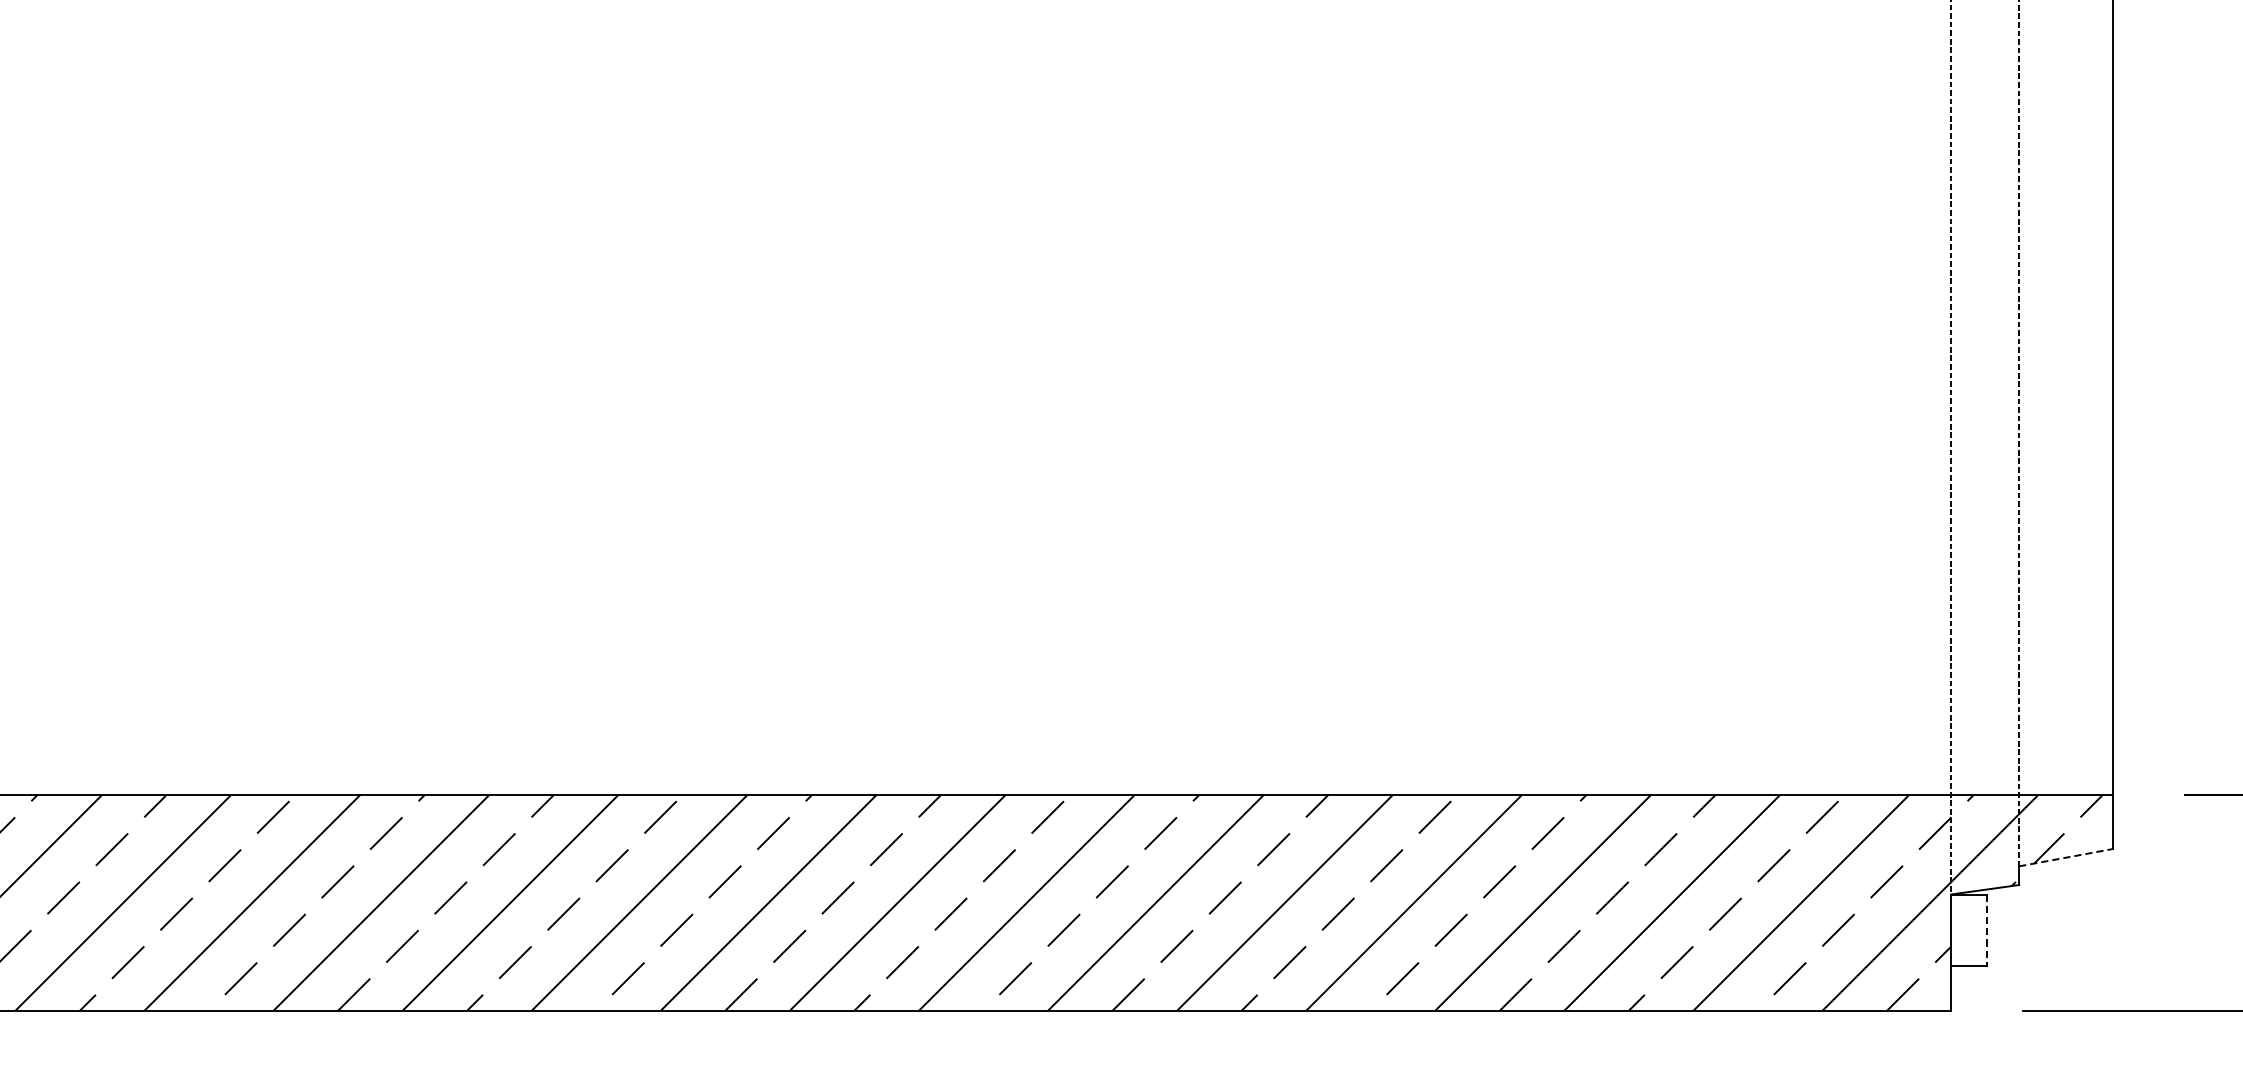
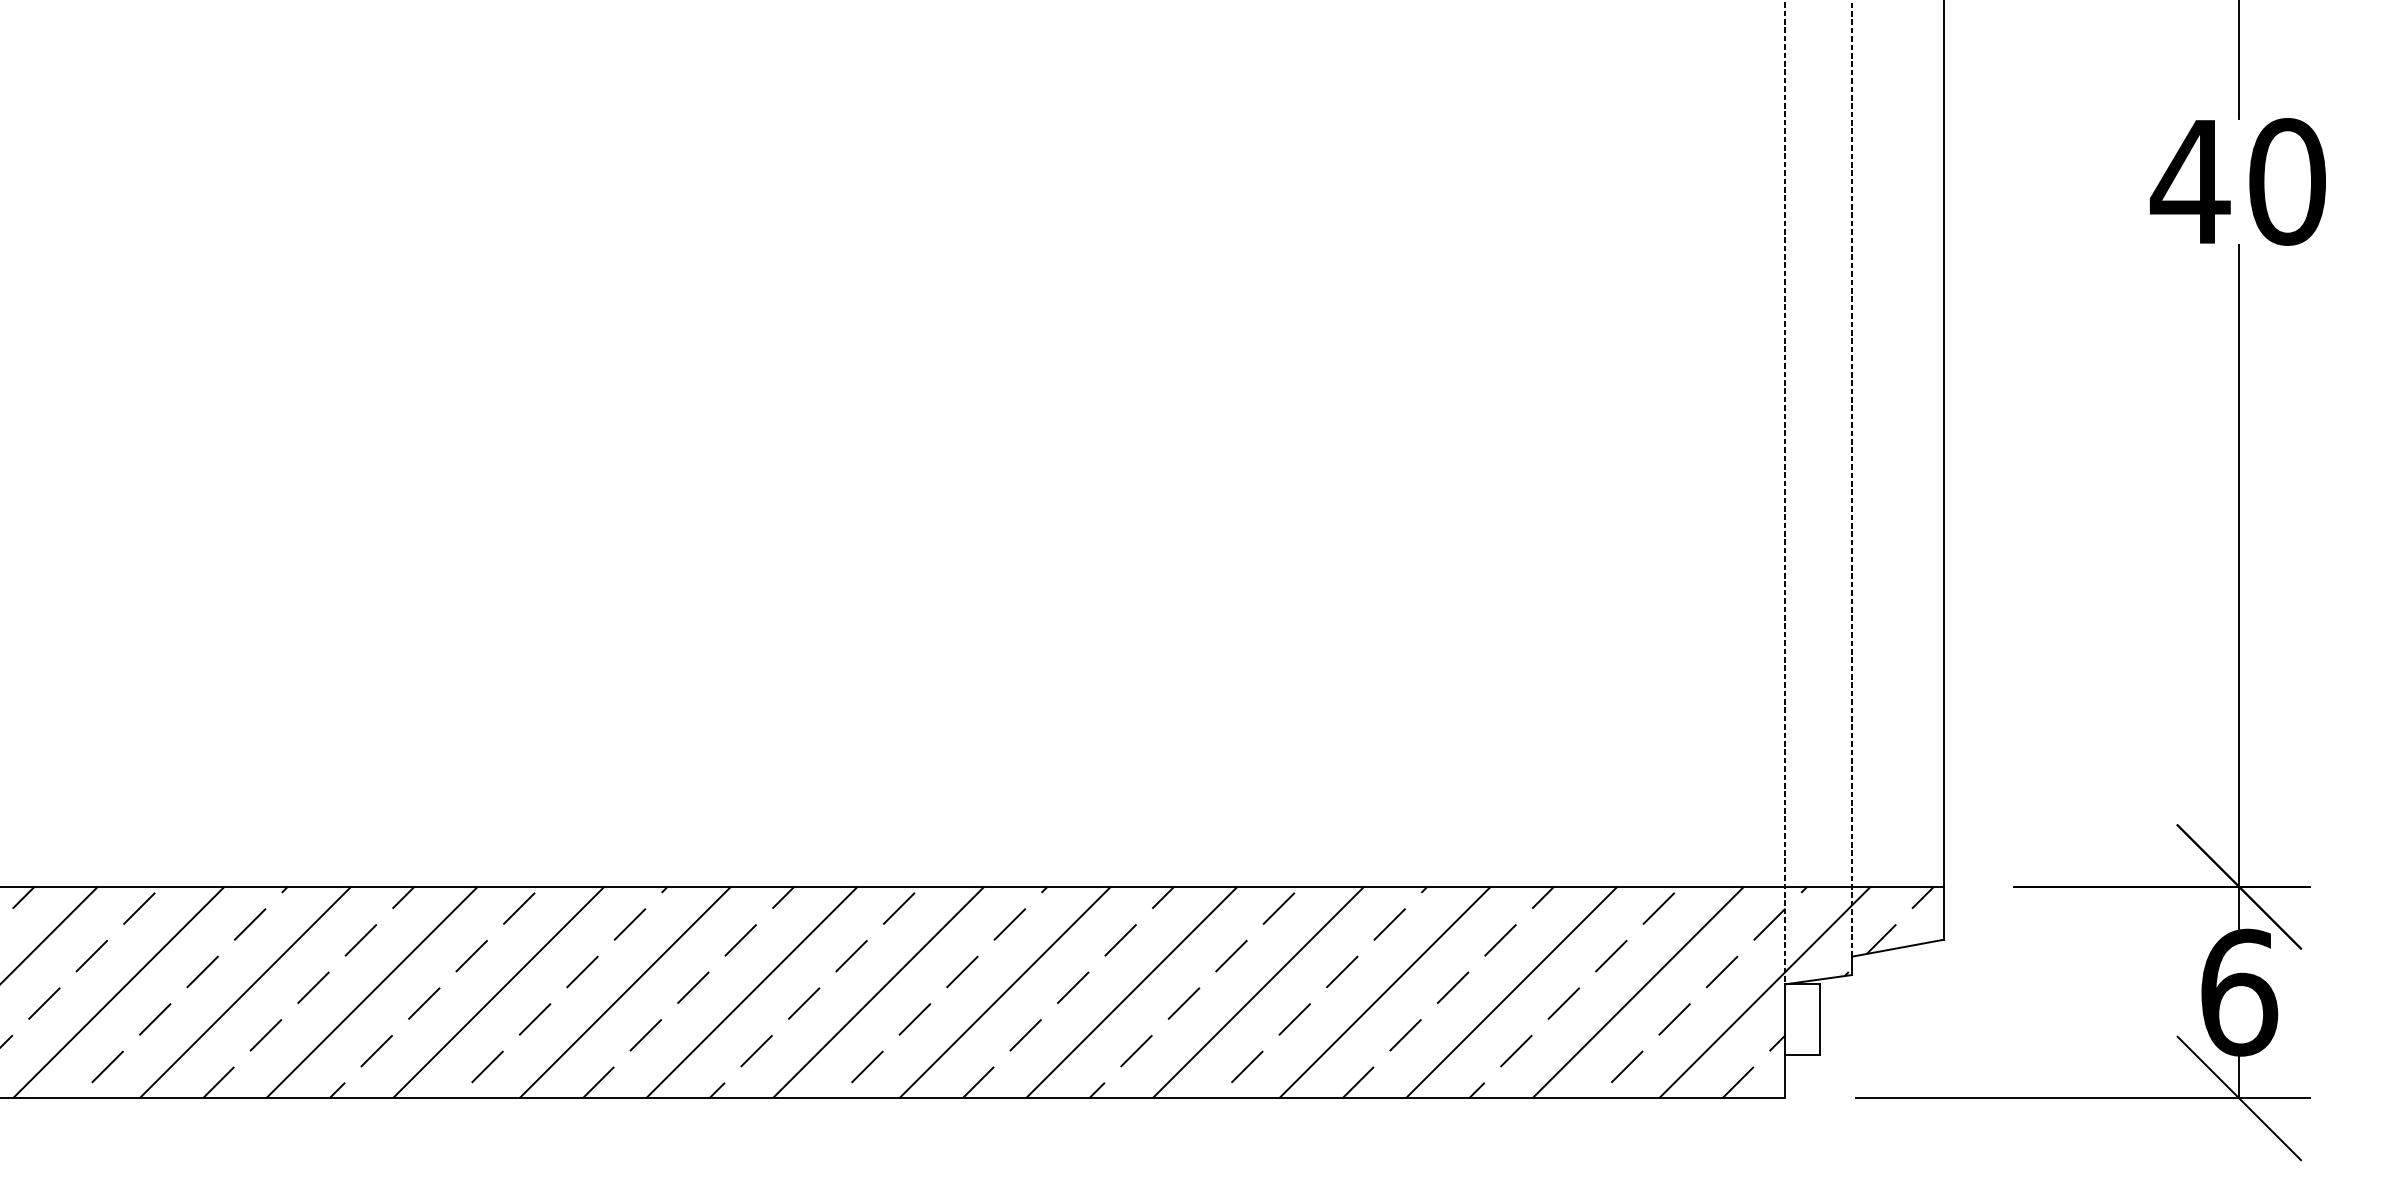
line: (2065, 857) -> (1897, 948), dashed -> solid
line: (1987, 931) -> (1820, 1020), dashed -> solid

